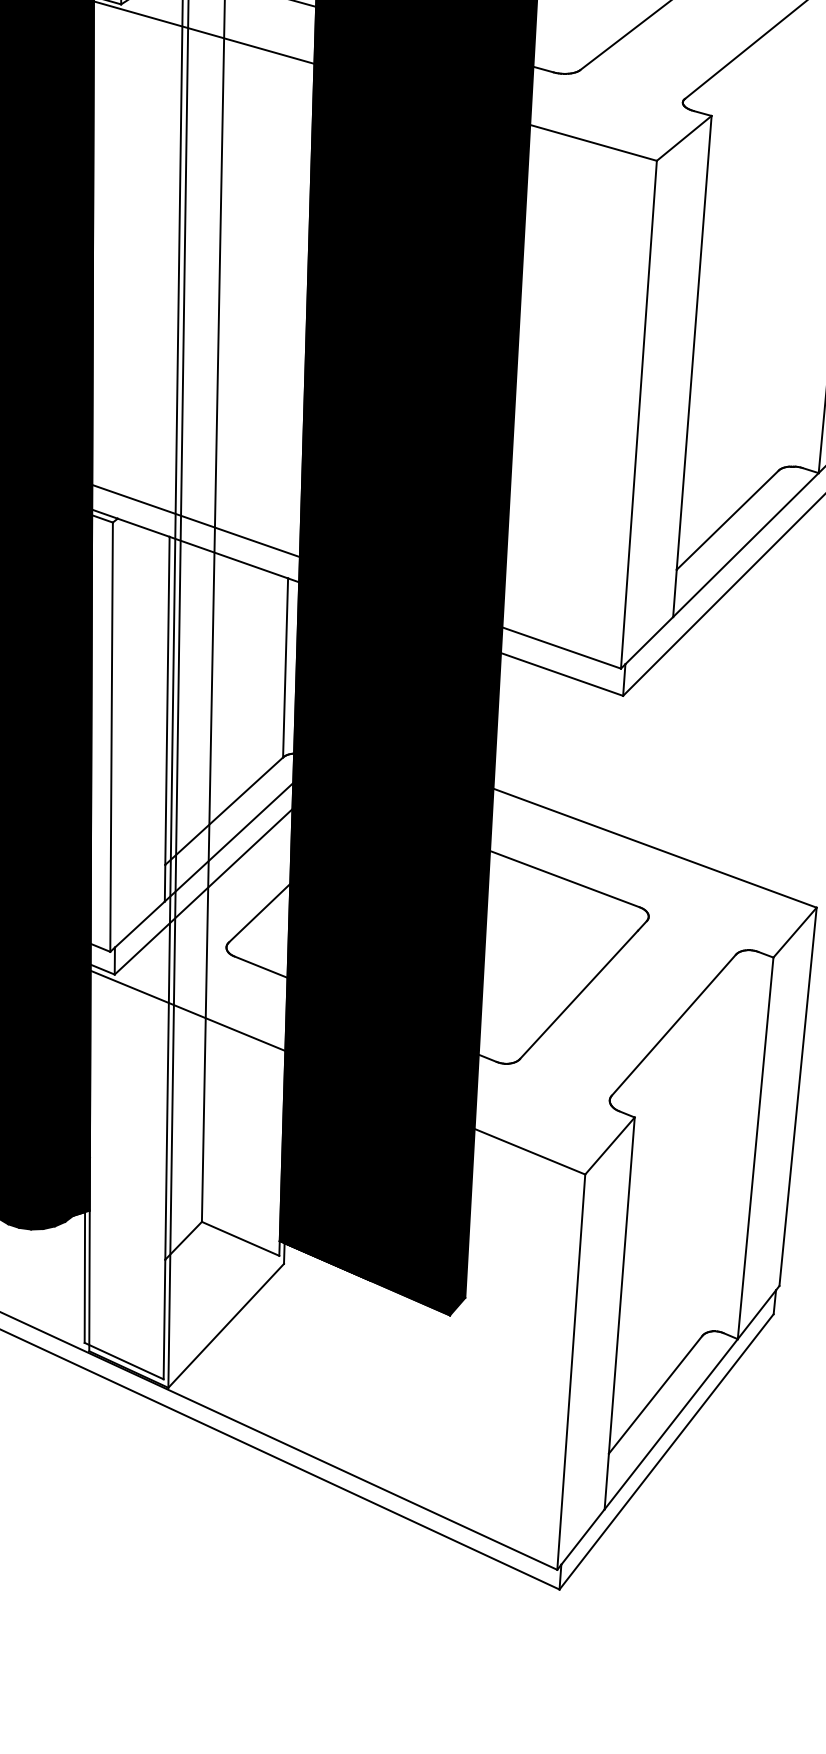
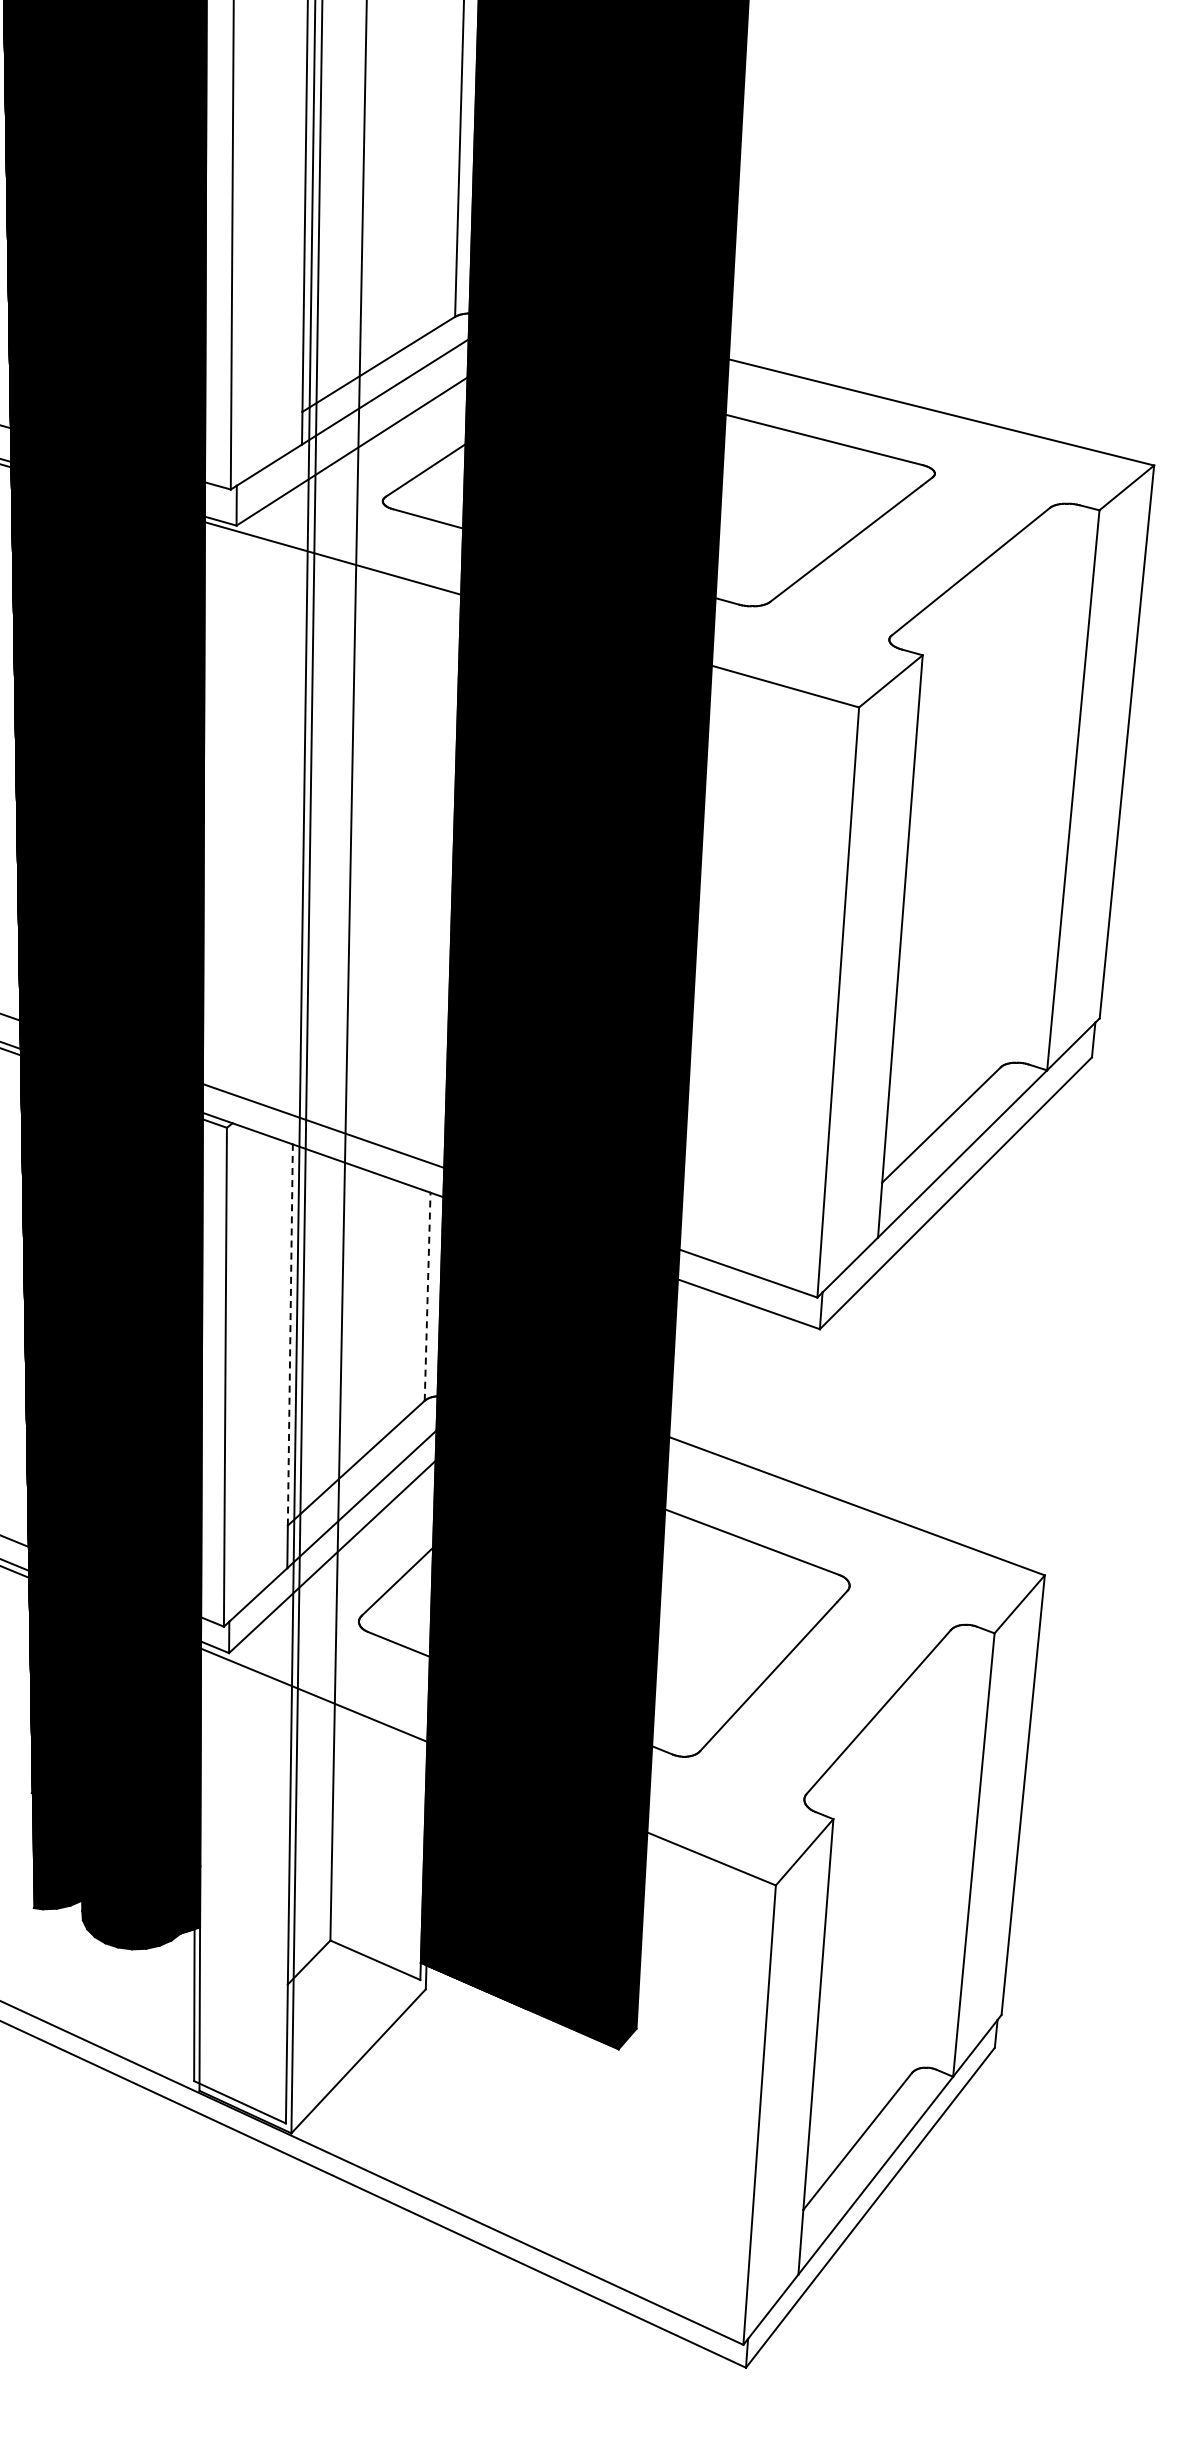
line: (285, 667) -> (427, 1296), solid -> dashed
line: (167, 701) -> (290, 1335), solid -> dashed

